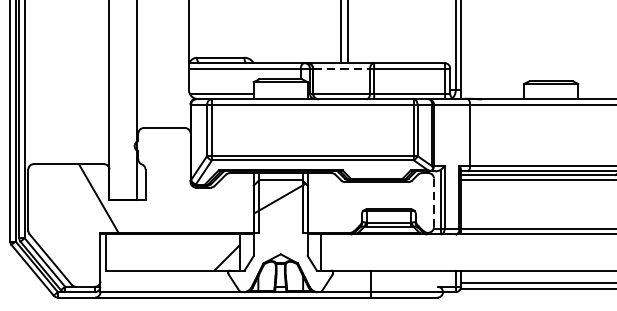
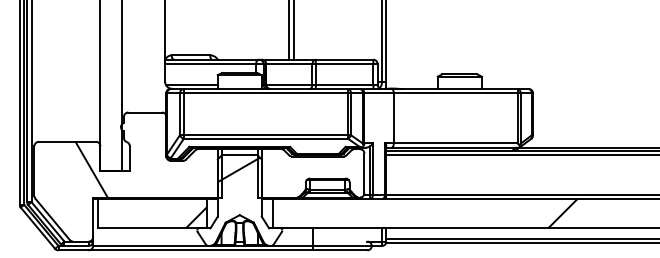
line: (341, 69) -> (289, 64), dashed -> solid
line: (434, 203) -> (364, 173), dashed -> solid

